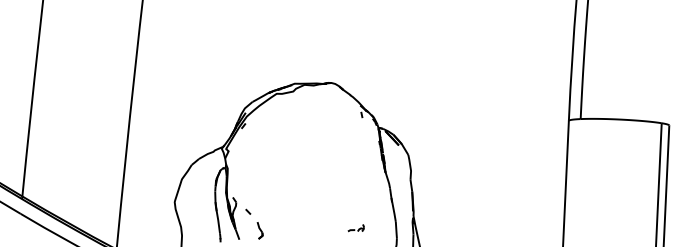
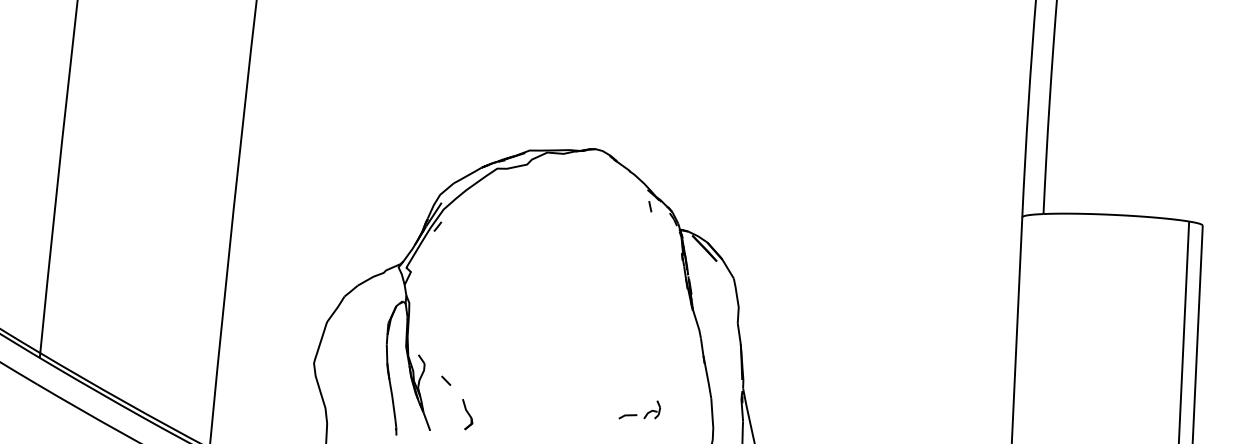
part: (356, 227) -> (640, 408), size x1.43

